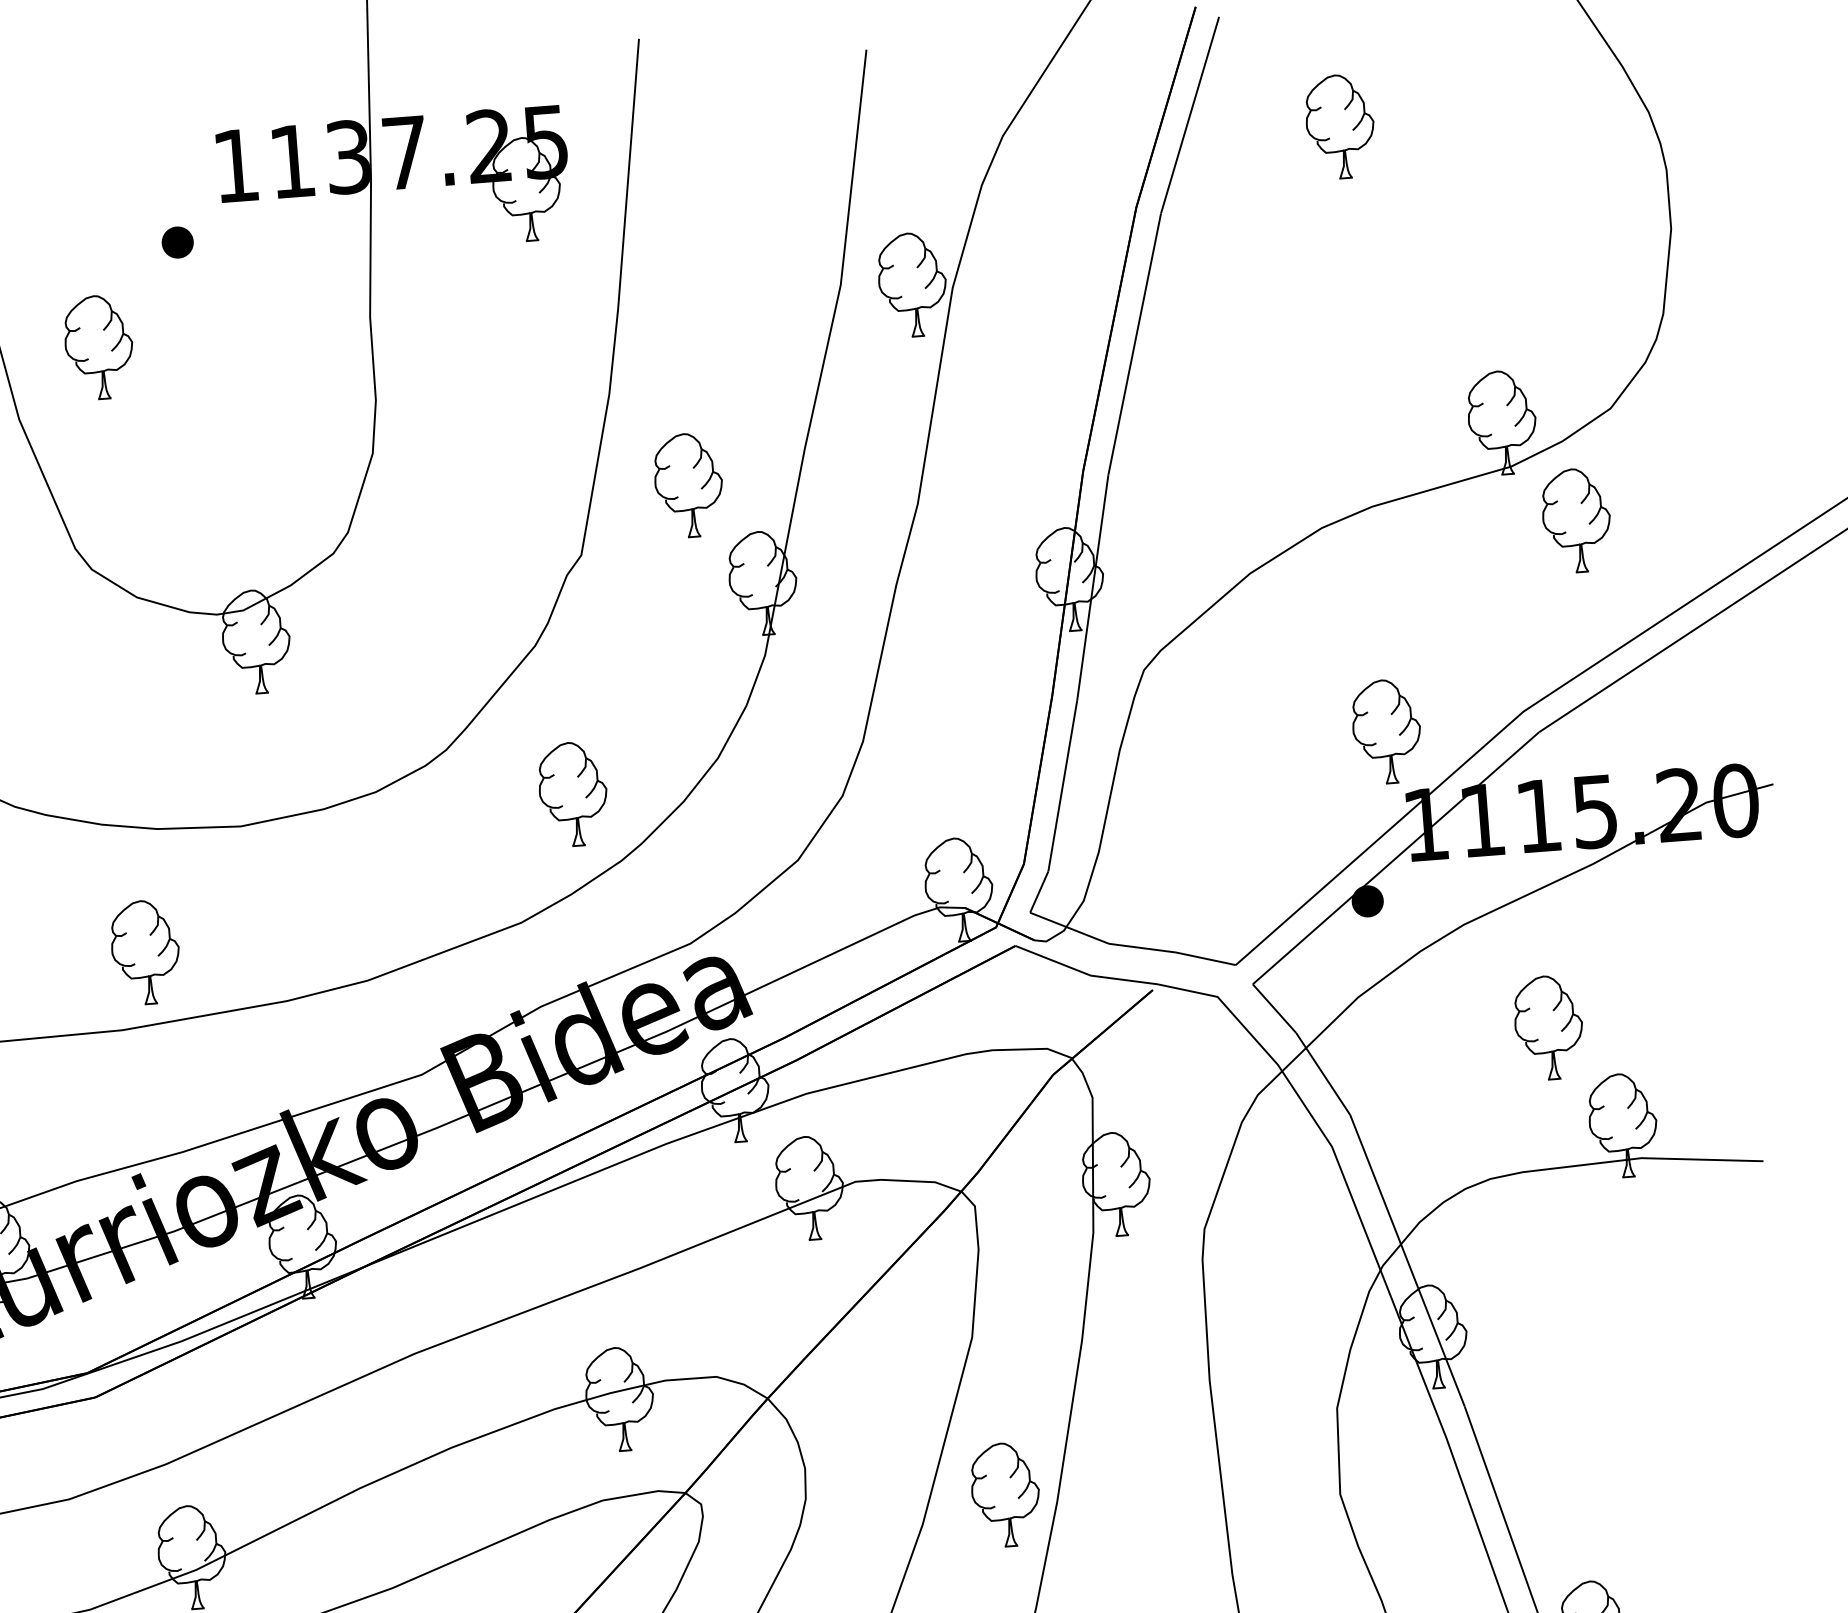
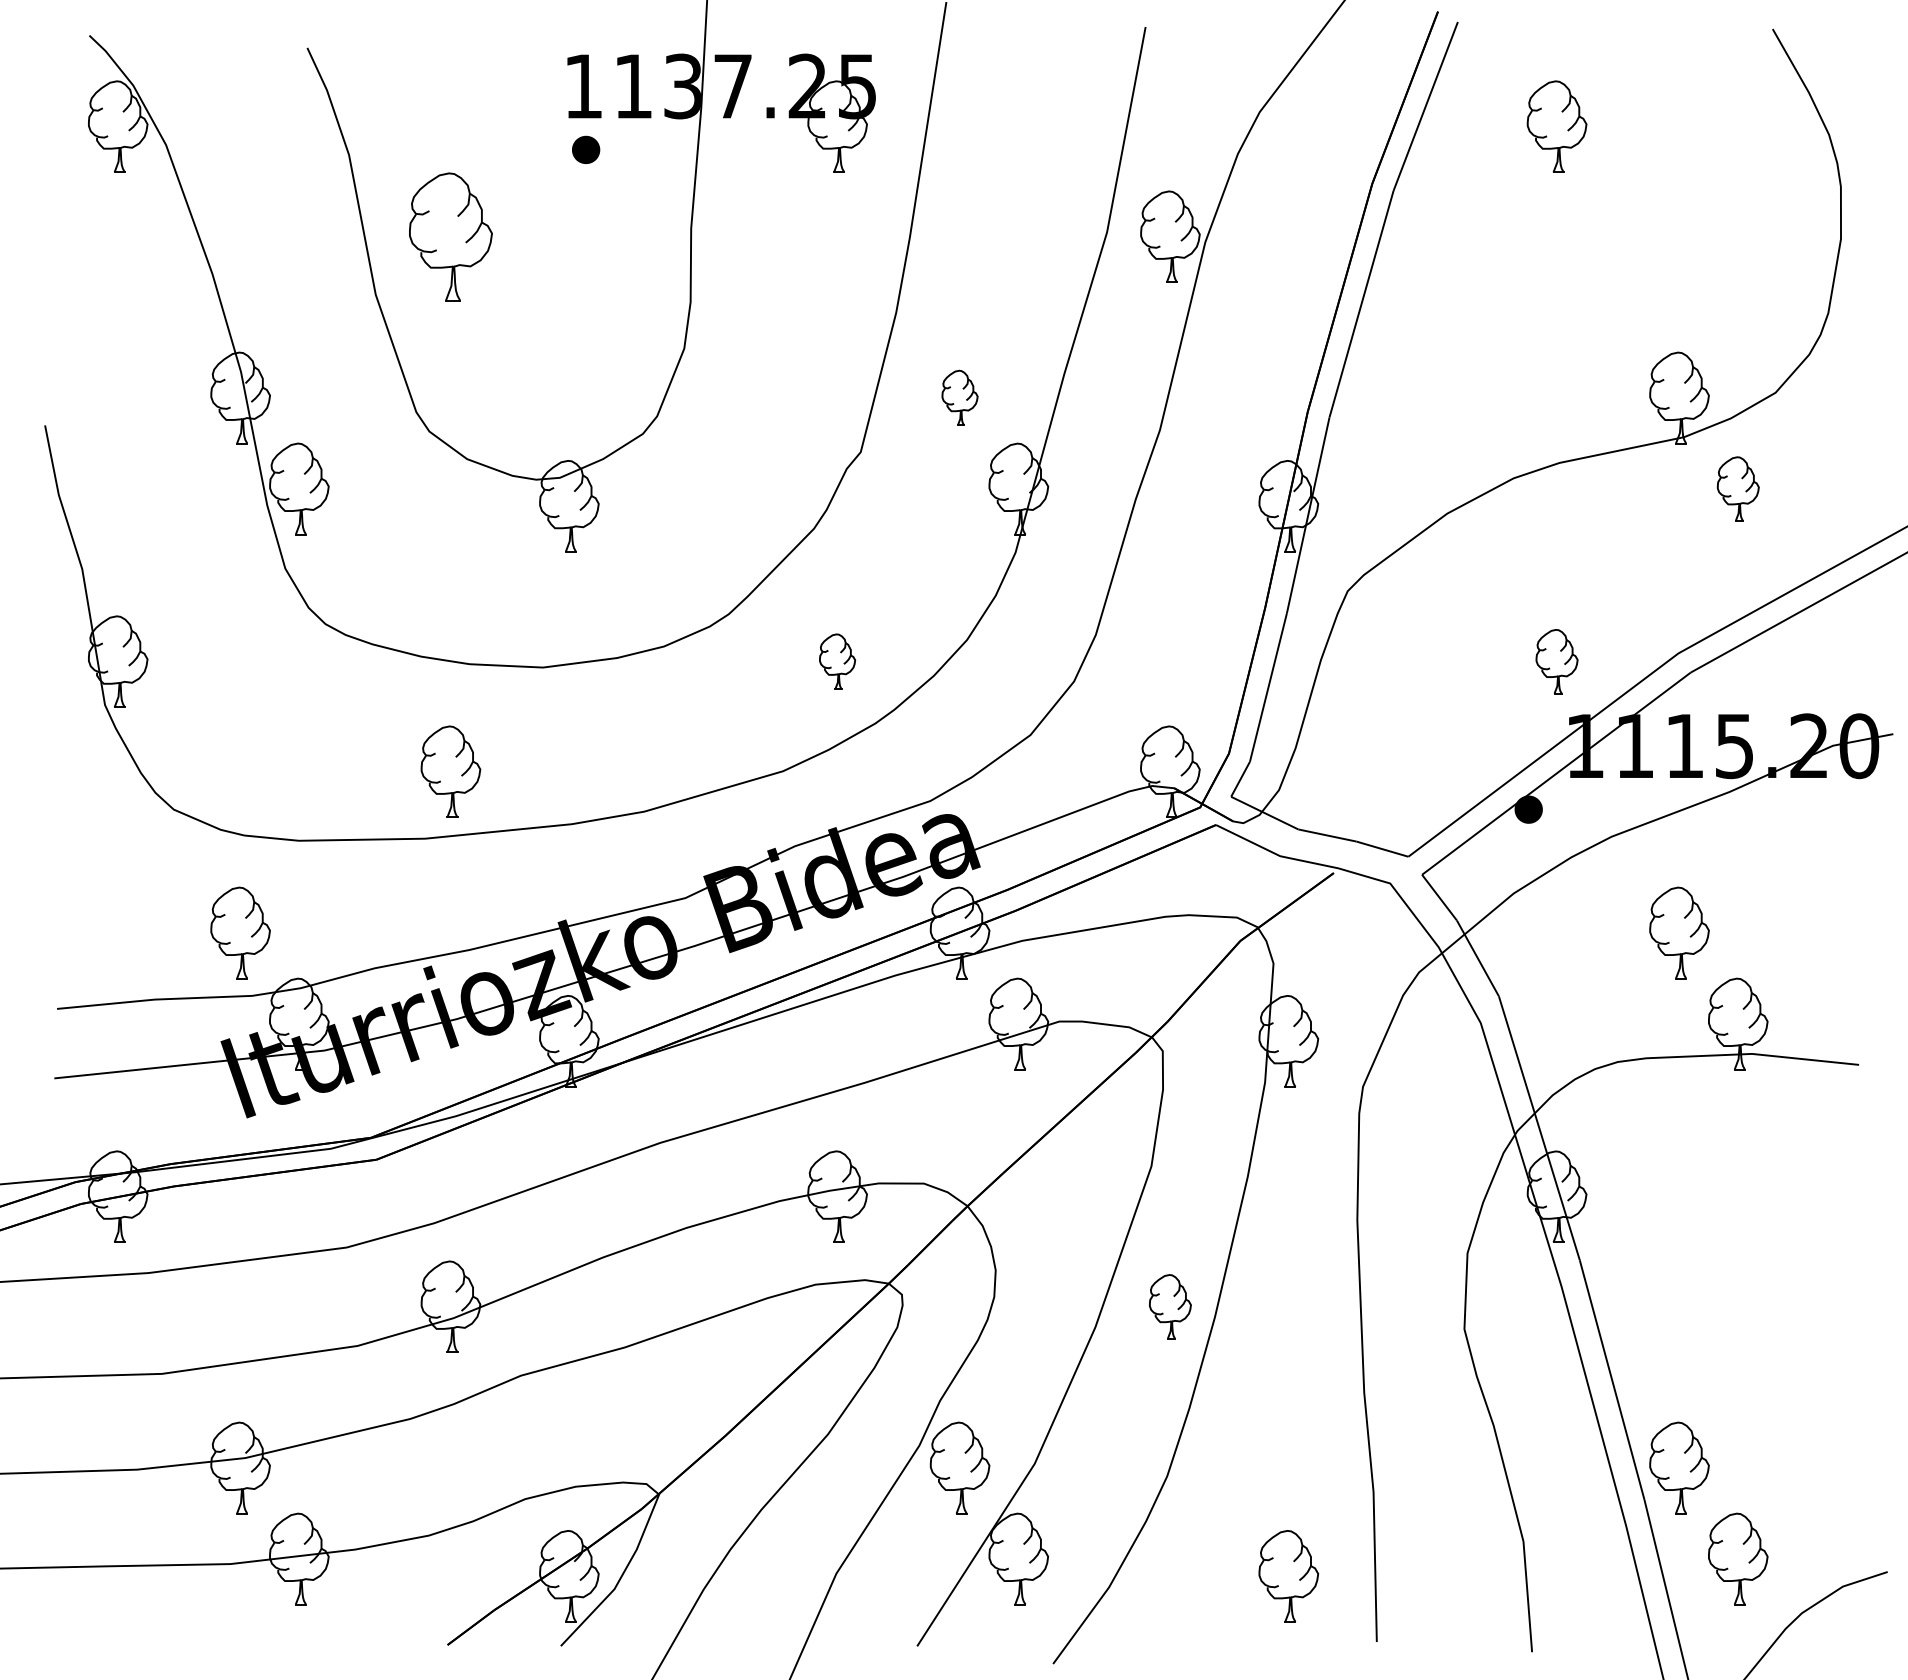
part: (178, 242) -> (586, 149), moved
part: (98, 347) -> (450, 236), size x1.4
part: (688, 484) -> (959, 397), size x0.6
part: (1576, 519) -> (1738, 488), size x0.7
part: (1386, 731) -> (1556, 661), size x0.7
part: (573, 793) -> (837, 661), size x0.6
part: (1005, 1494) -> (1170, 1306), size x0.7

